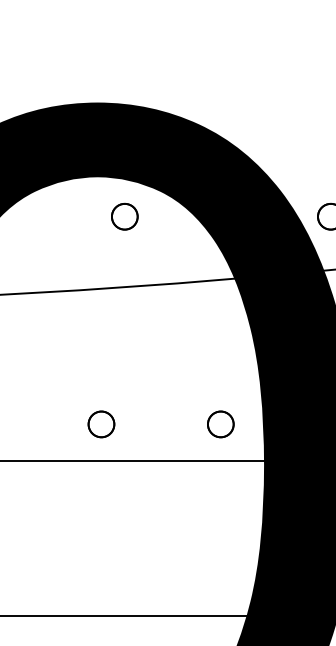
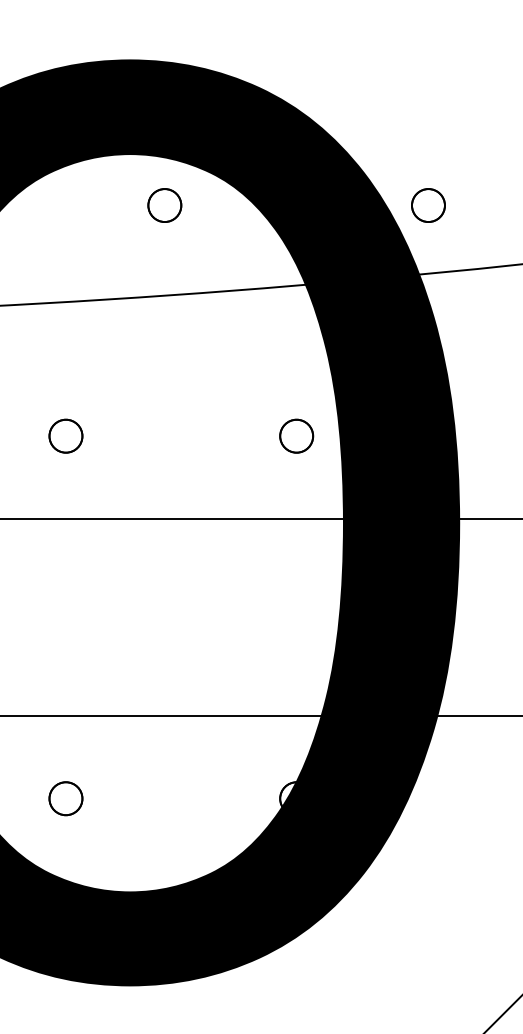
part: (101, 423) -> (65, 435), moved
part: (220, 423) -> (296, 435), moved

